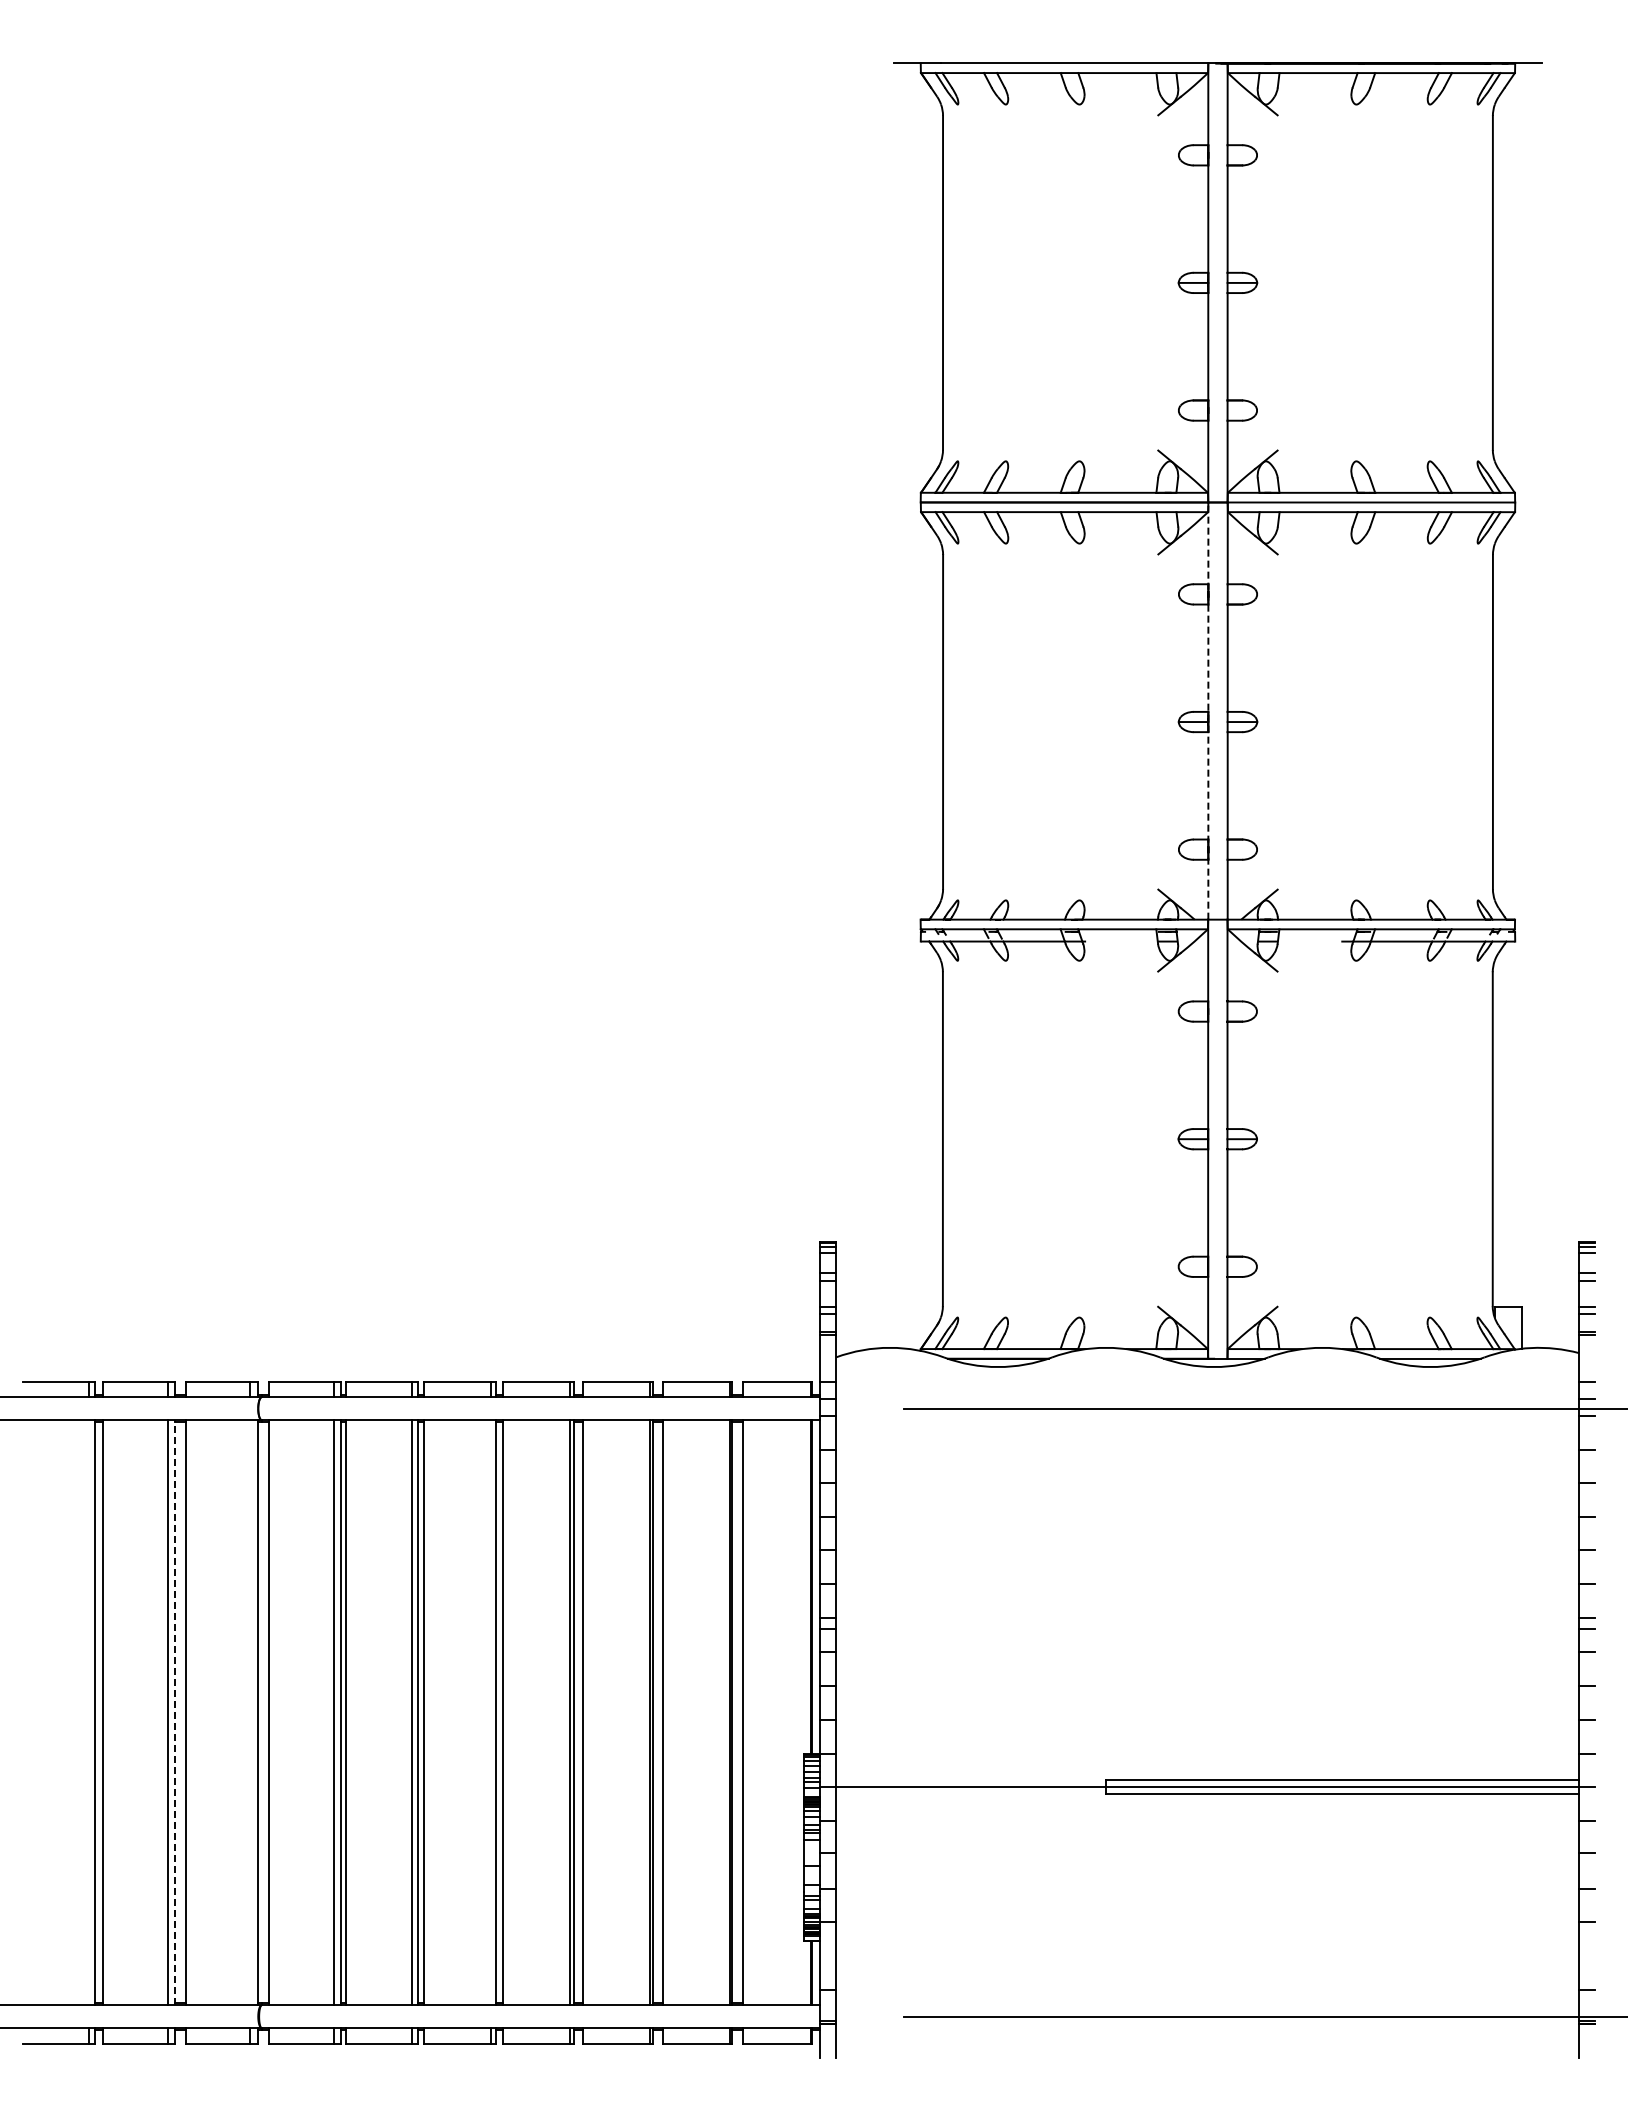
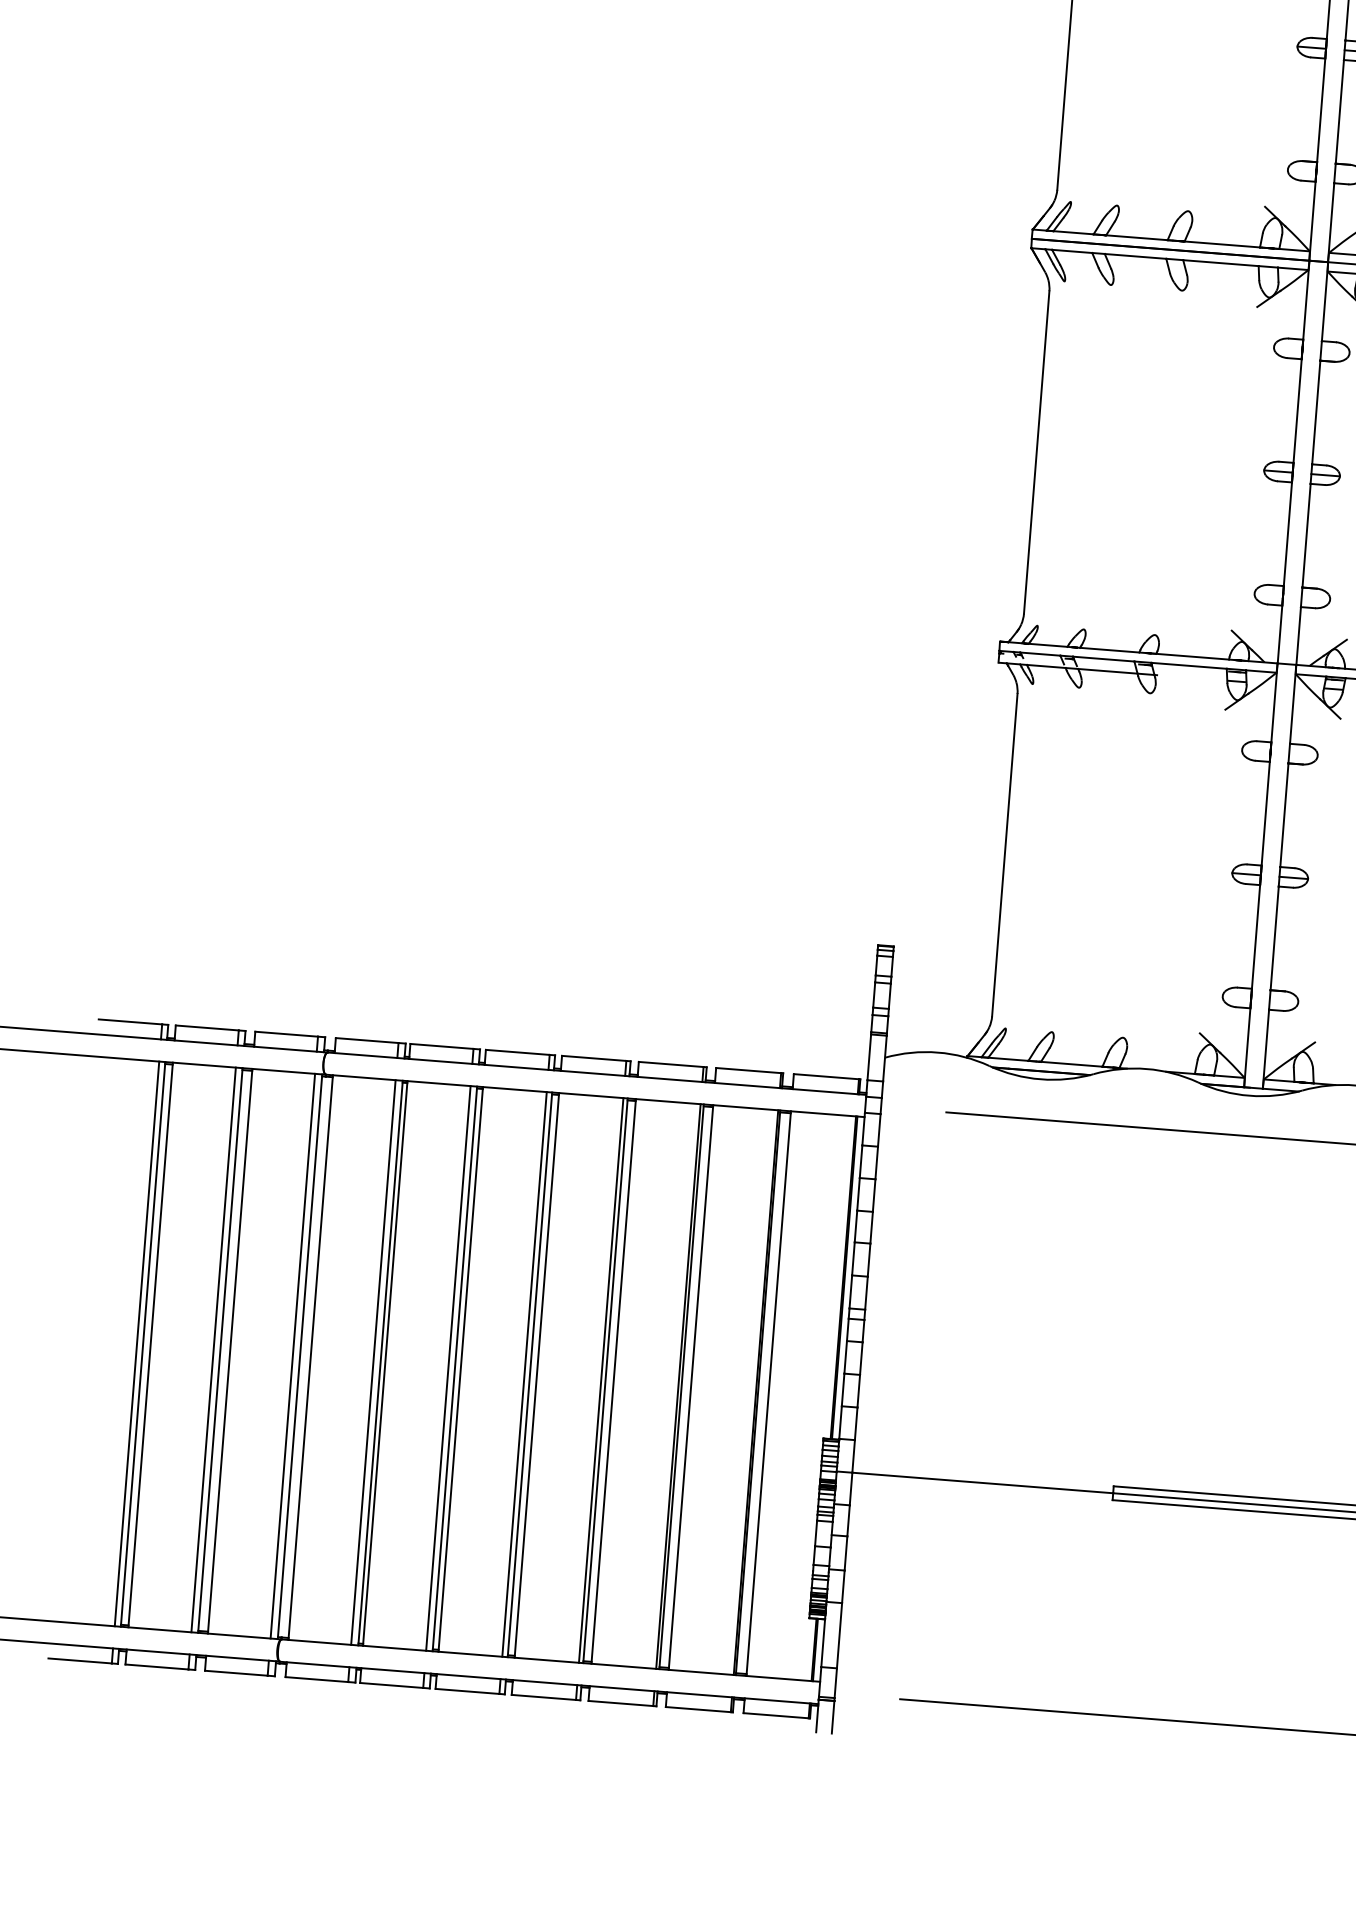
line: (1208, 711) -> (1293, 462), dashed -> solid
line: (89, 1712) -> (137, 1343), added
line: (175, 1712) -> (220, 1350), dashed -> solid
line: (250, 1712) -> (292, 1356), added
line: (490, 1712) -> (524, 1374), added

